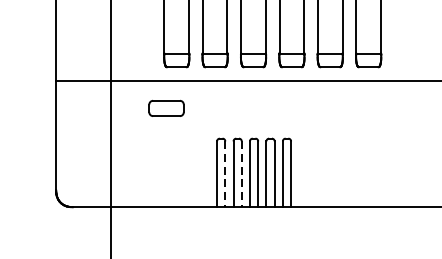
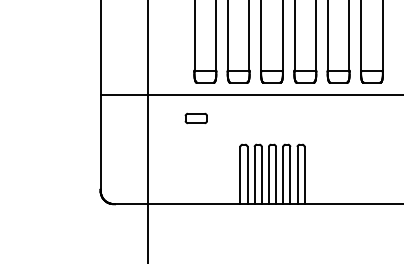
part: (165, 108) -> (195, 118), size x0.71
line: (225, 174) -> (247, 175), dashed -> solid
line: (241, 174) -> (261, 175), dashed -> solid

